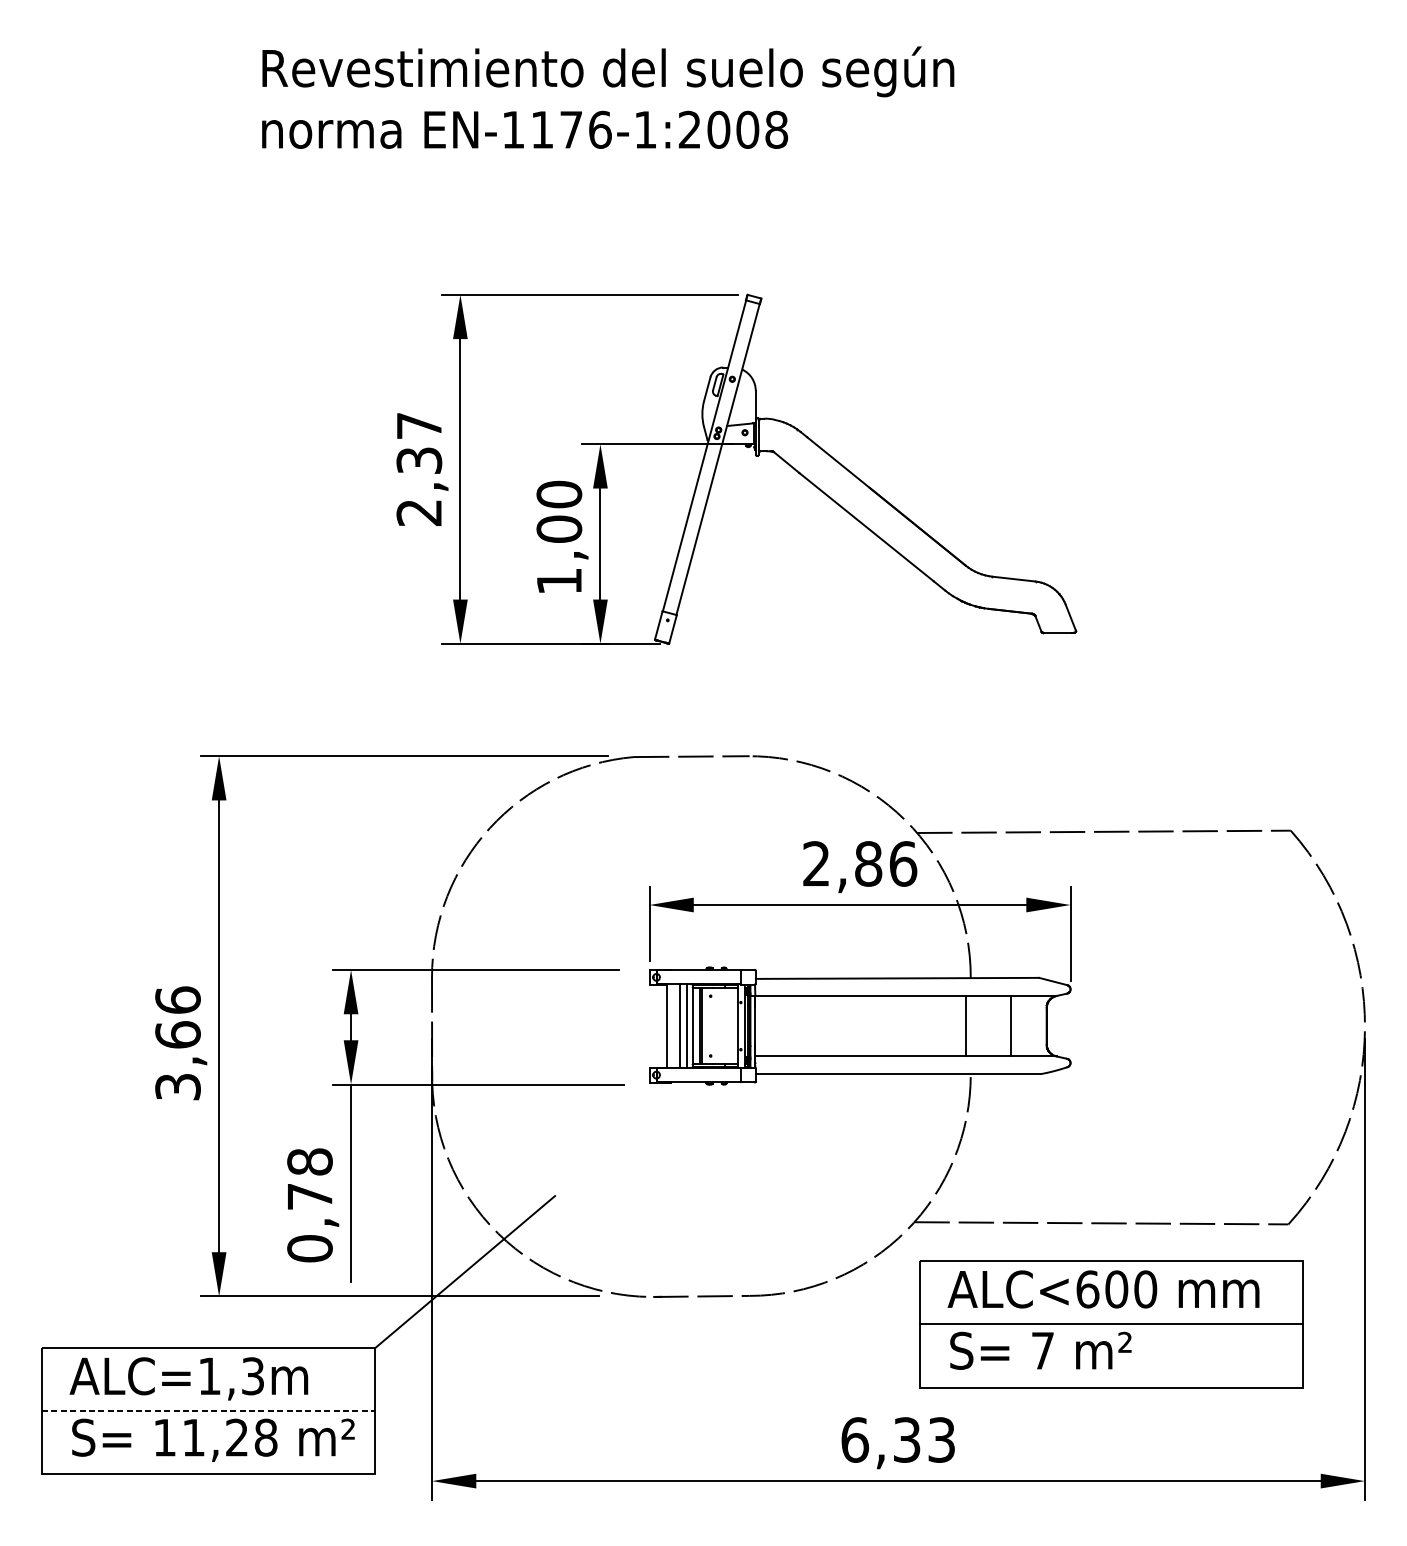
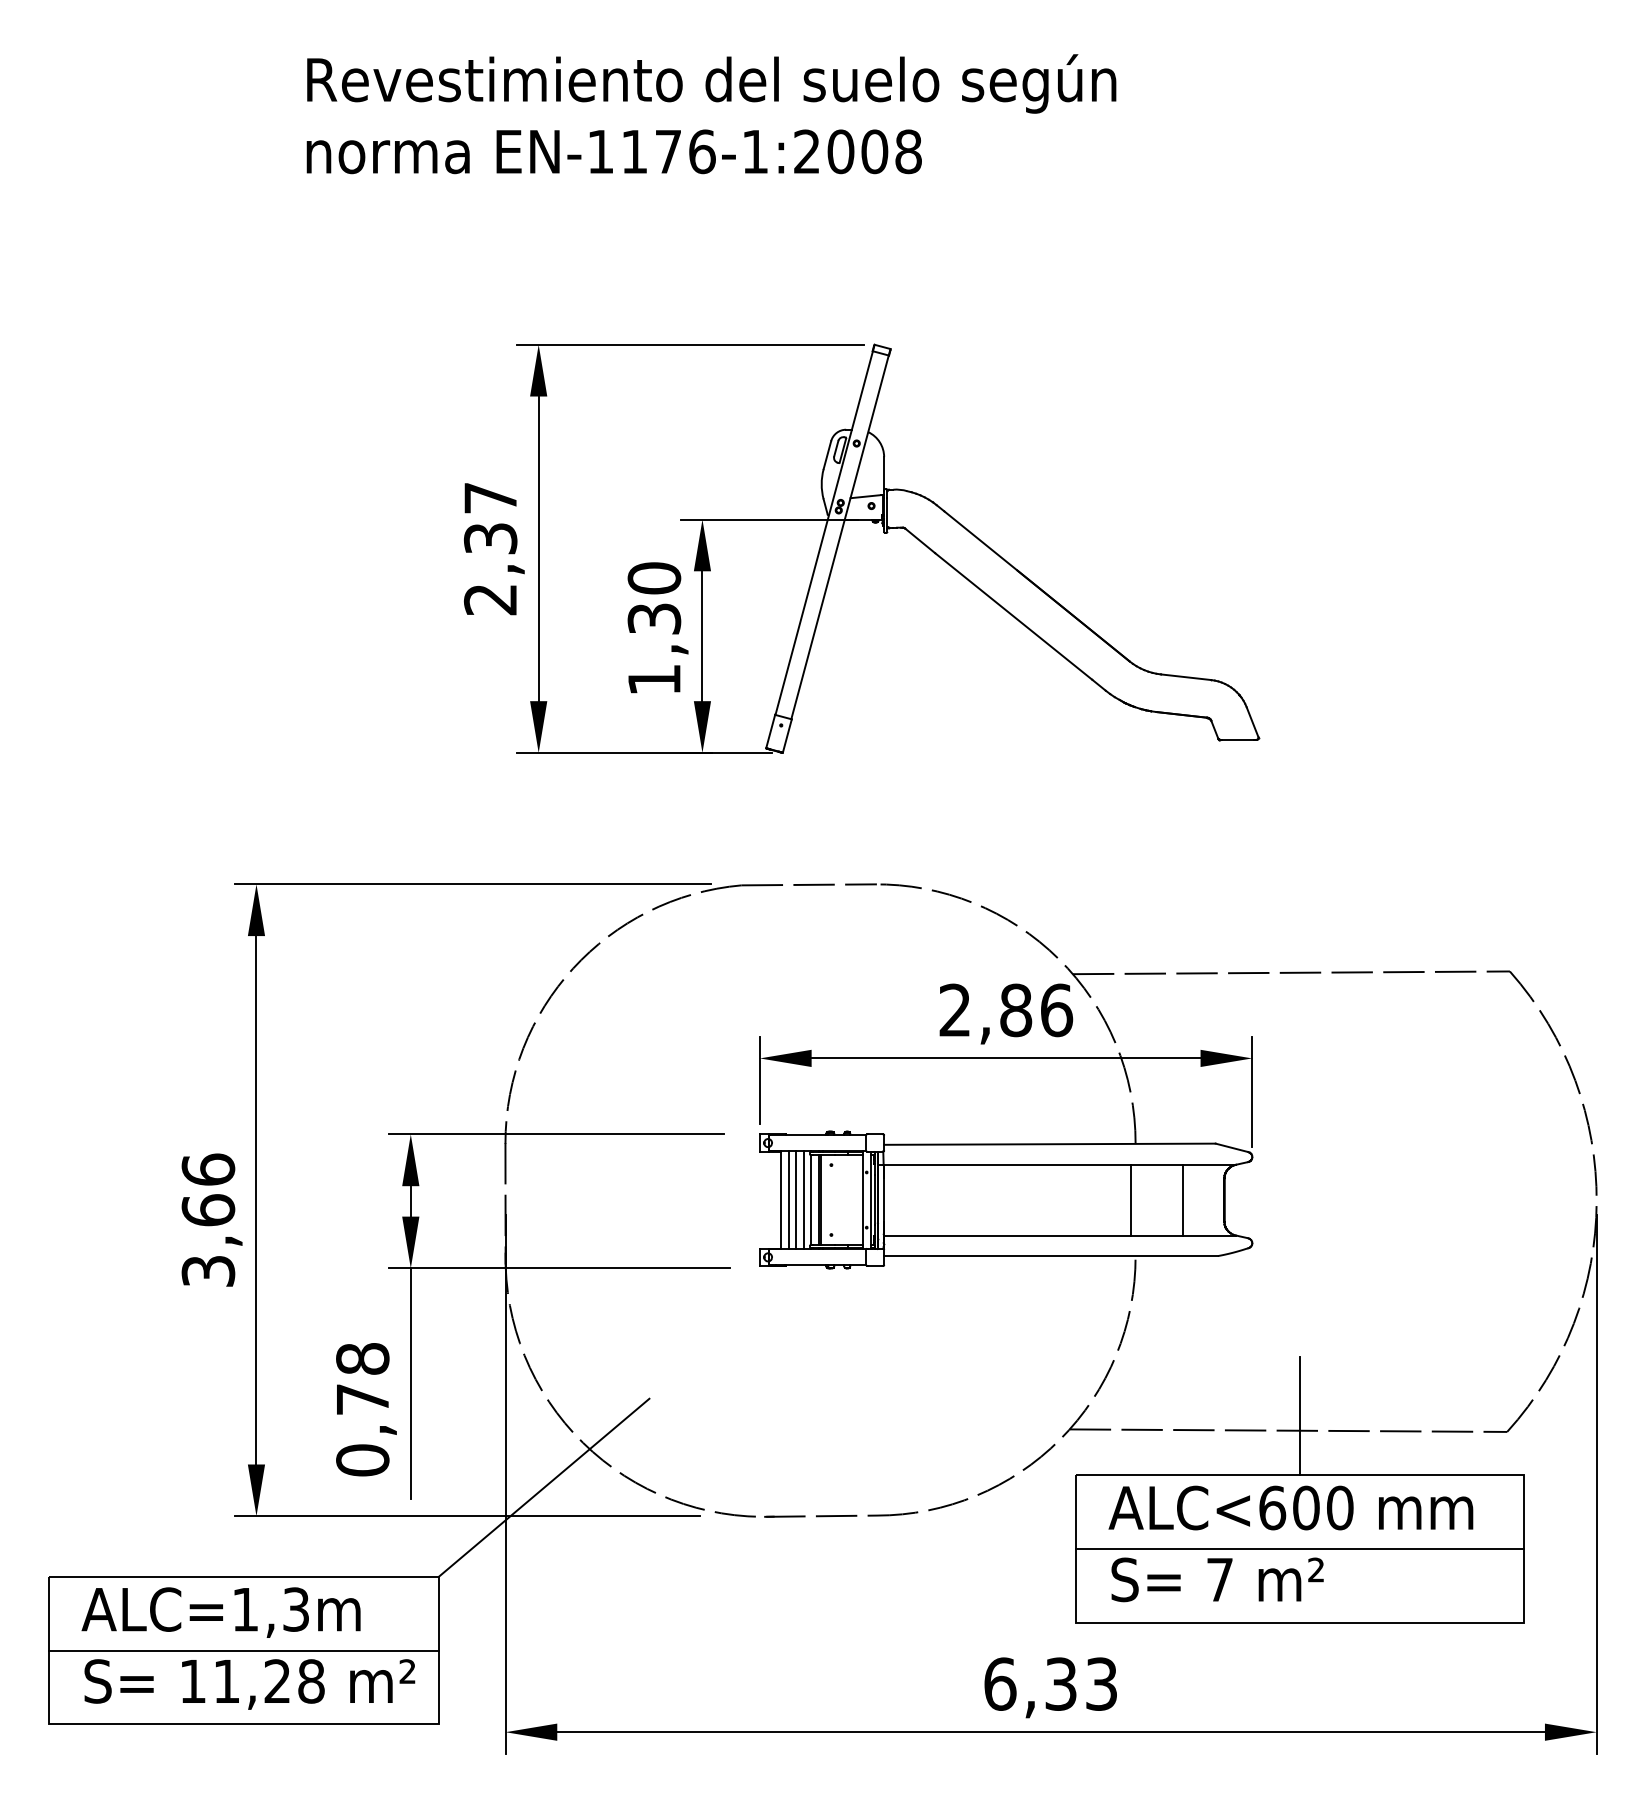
text: (559, 528) -> (654, 618), 1,00 -> 1,30
line: (674, 1025) -> (788, 1199), added
line: (1111, 1210) -> (1300, 1415), added
line: (208, 1411) -> (244, 1650), dashed -> solid

